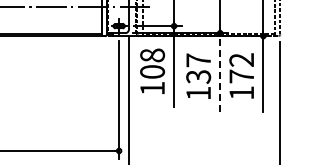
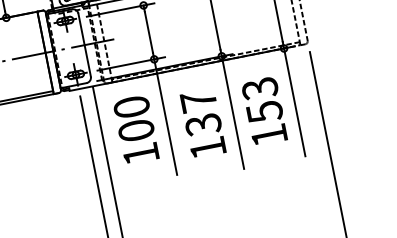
text: (152, 55) -> (131, 107), 108 -> 100
text: (241, 68) -> (262, 100), 172 -> 153
line: (220, 72) -> (233, 112), dashed -> solid

